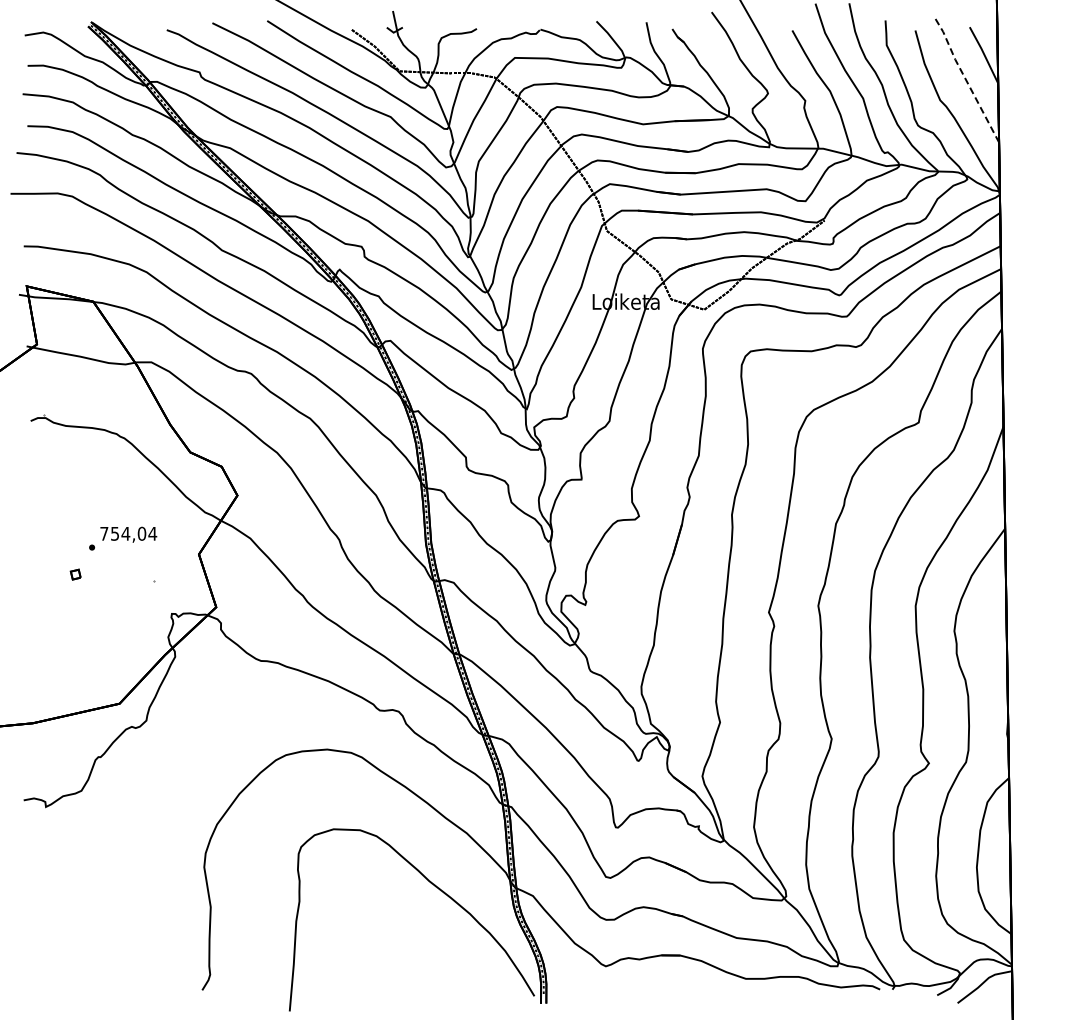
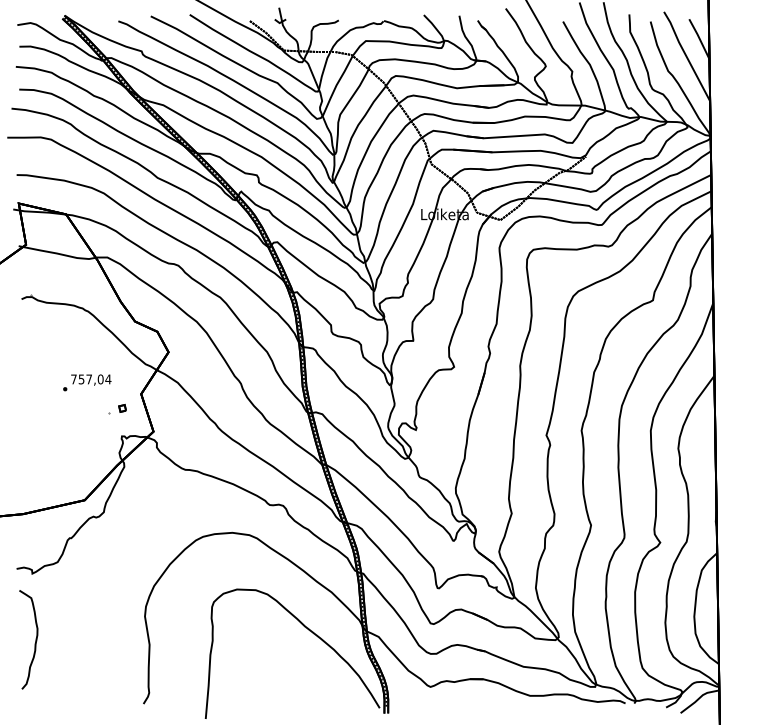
line: (965, 78) -> (686, 55), dashed -> solid
text: (125, 533) -> (88, 379), 754,04 -> 757,04
part: (75, 574) -> (122, 408), moved
curve: (50, 899) -> (35, 639), added

